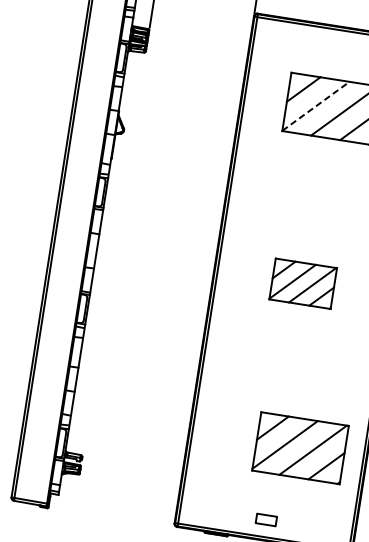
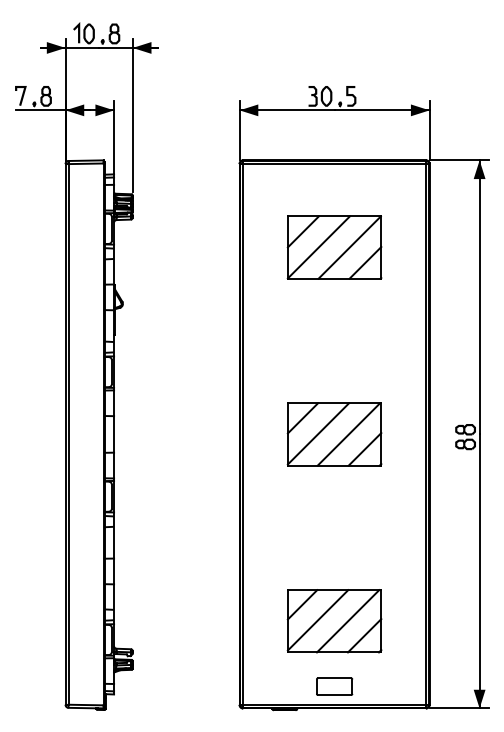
line: (315, 106) -> (318, 247), dashed -> solid
part: (303, 283) -> (334, 434), size x1.43
part: (300, 448) -> (334, 621), moved
part: (266, 519) -> (334, 686), size x1.67

